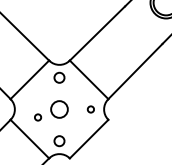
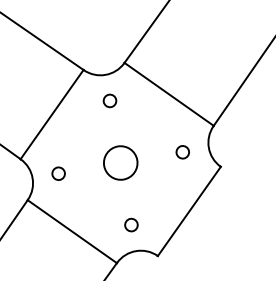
circle: (59, 78) -> (110, 101), size x0.62
circle: (38, 117) -> (59, 173), moved
circle: (59, 140) -> (131, 224), size x0.62

